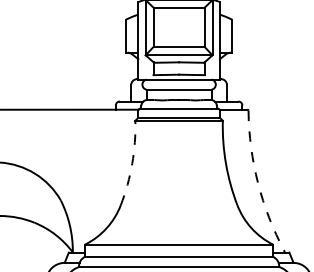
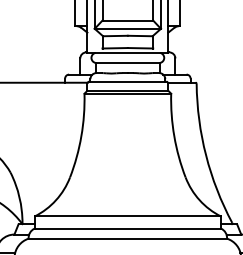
arc: (132, 163) -> (81, 136), dashed -> solid
arc: (258, 183) -> (206, 155), dashed -> solid

